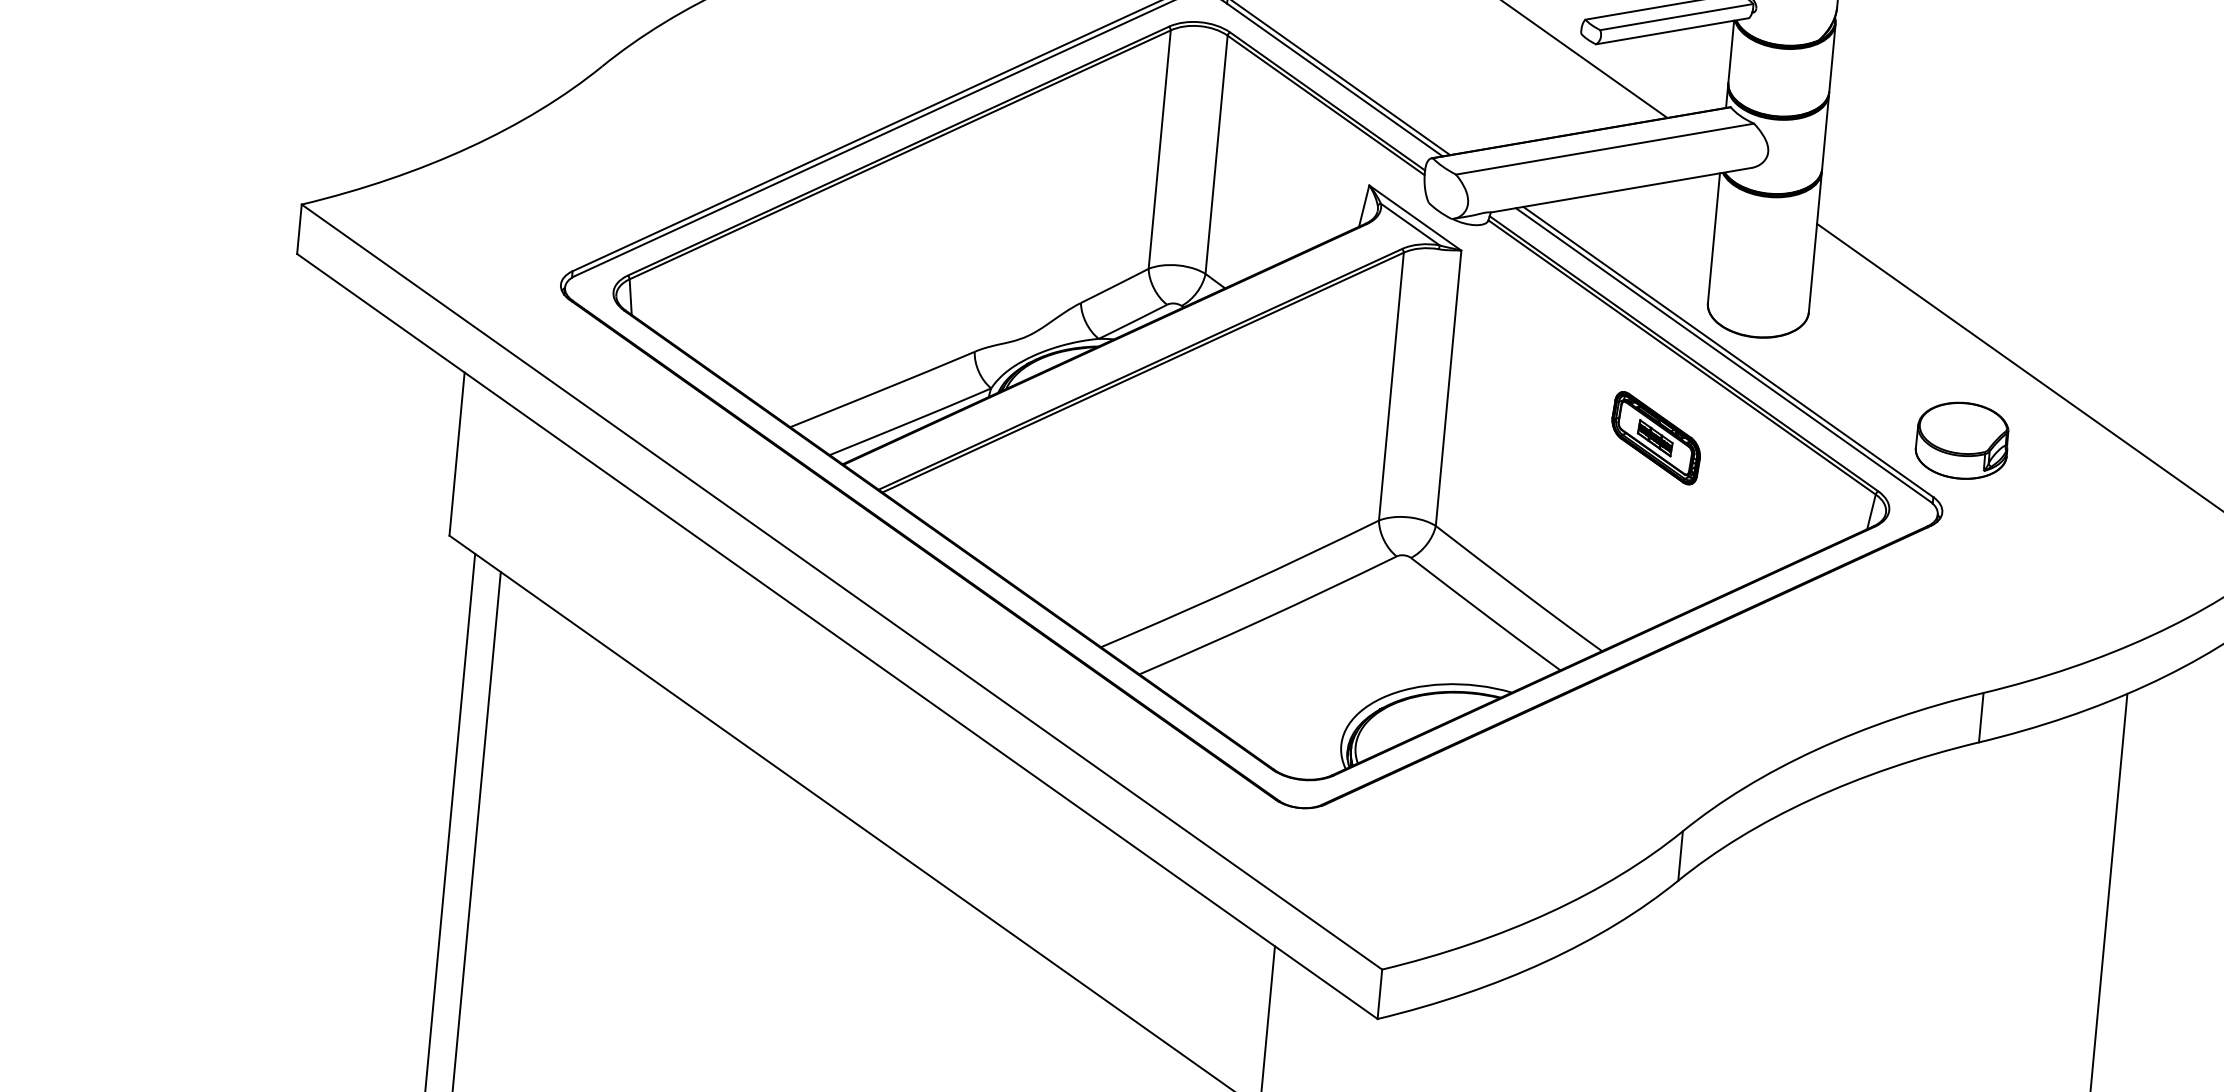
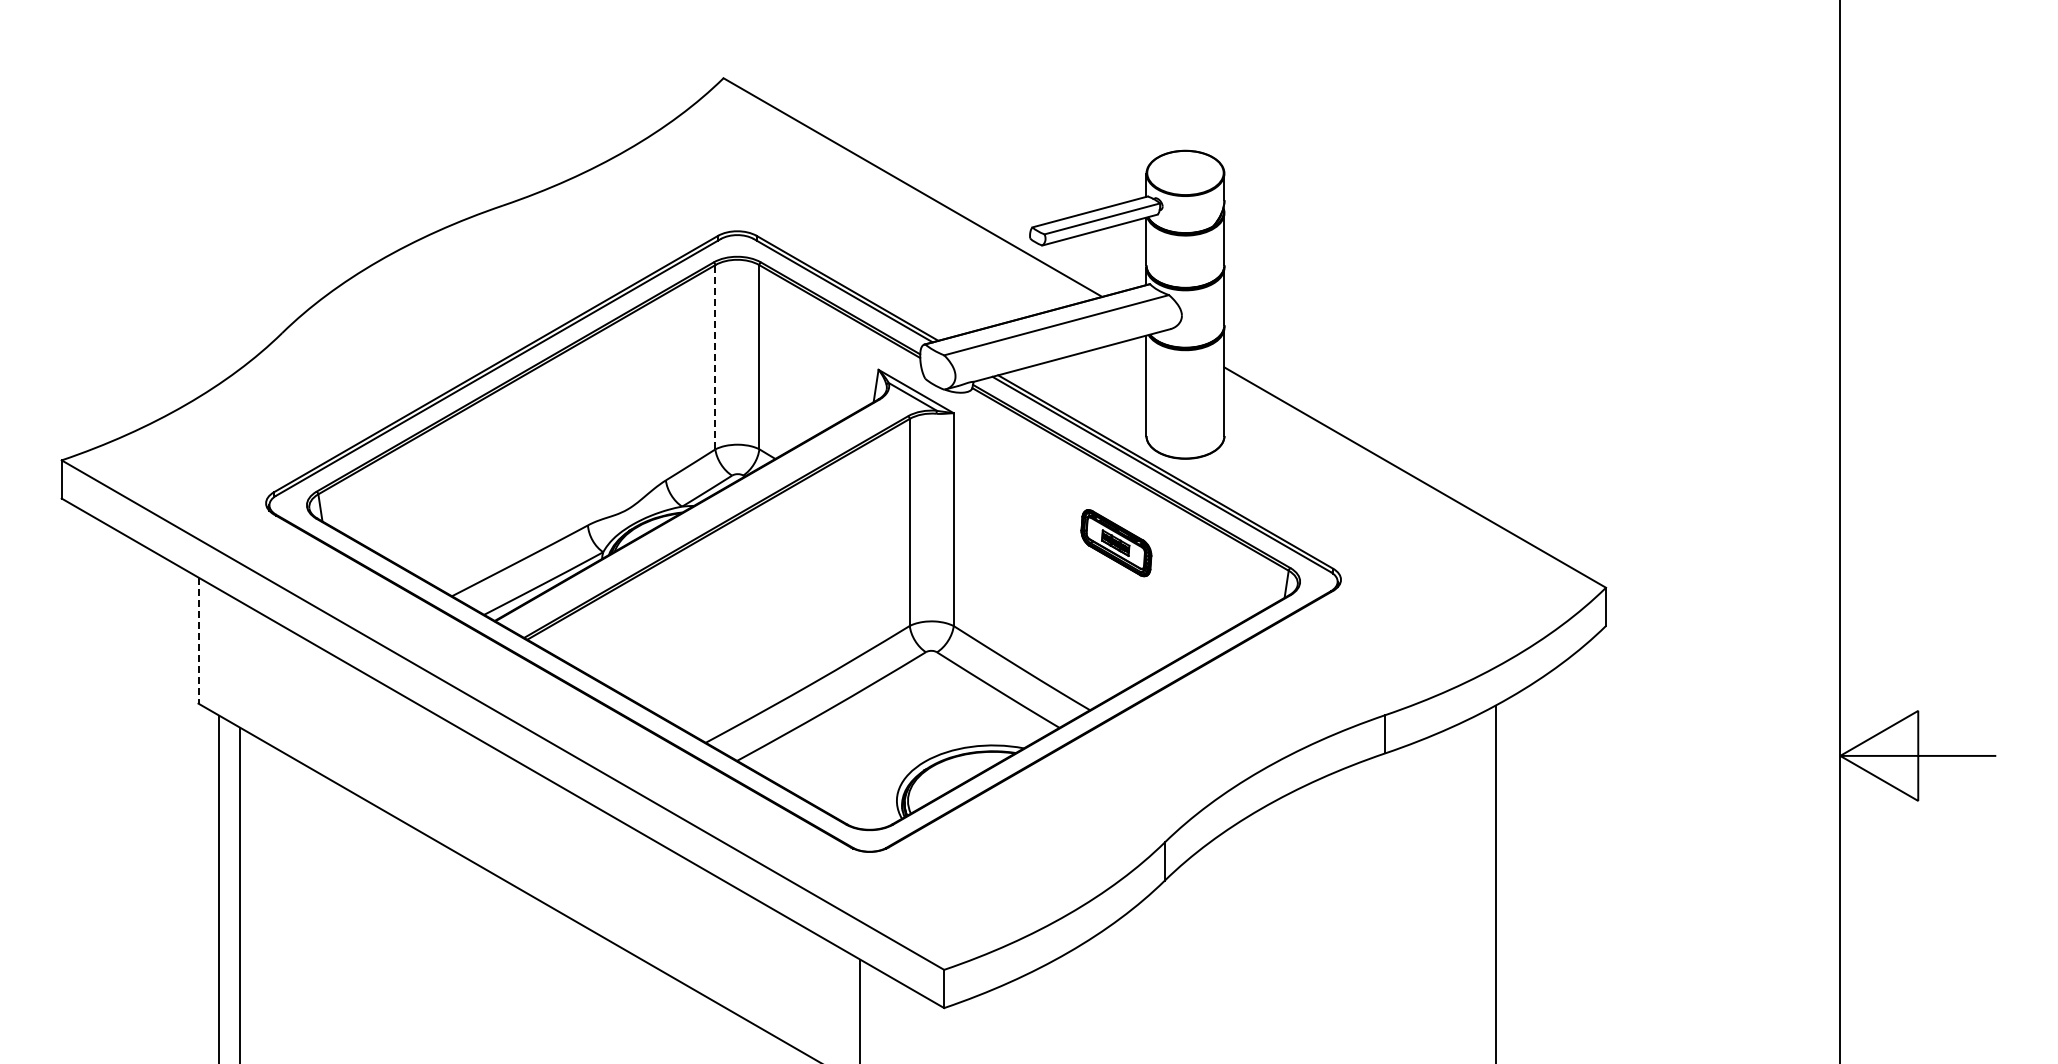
line: (1159, 148) -> (715, 356), solid -> dashed
part: (1962, 441) -> (1351, 523), removed
line: (456, 455) -> (198, 641), solid -> dashed

